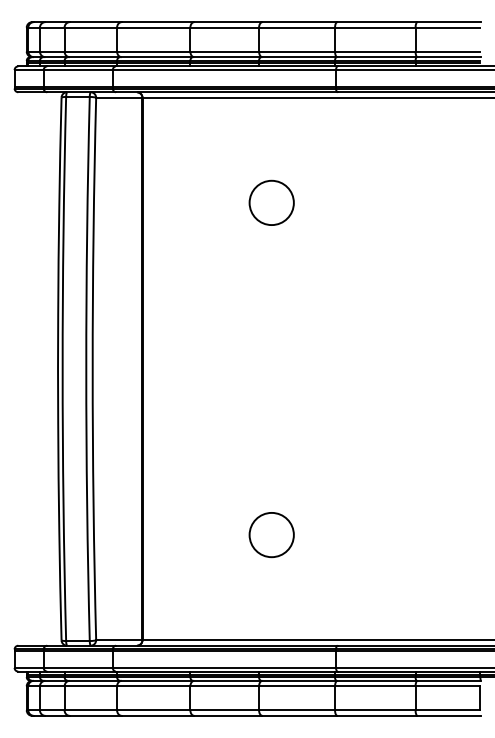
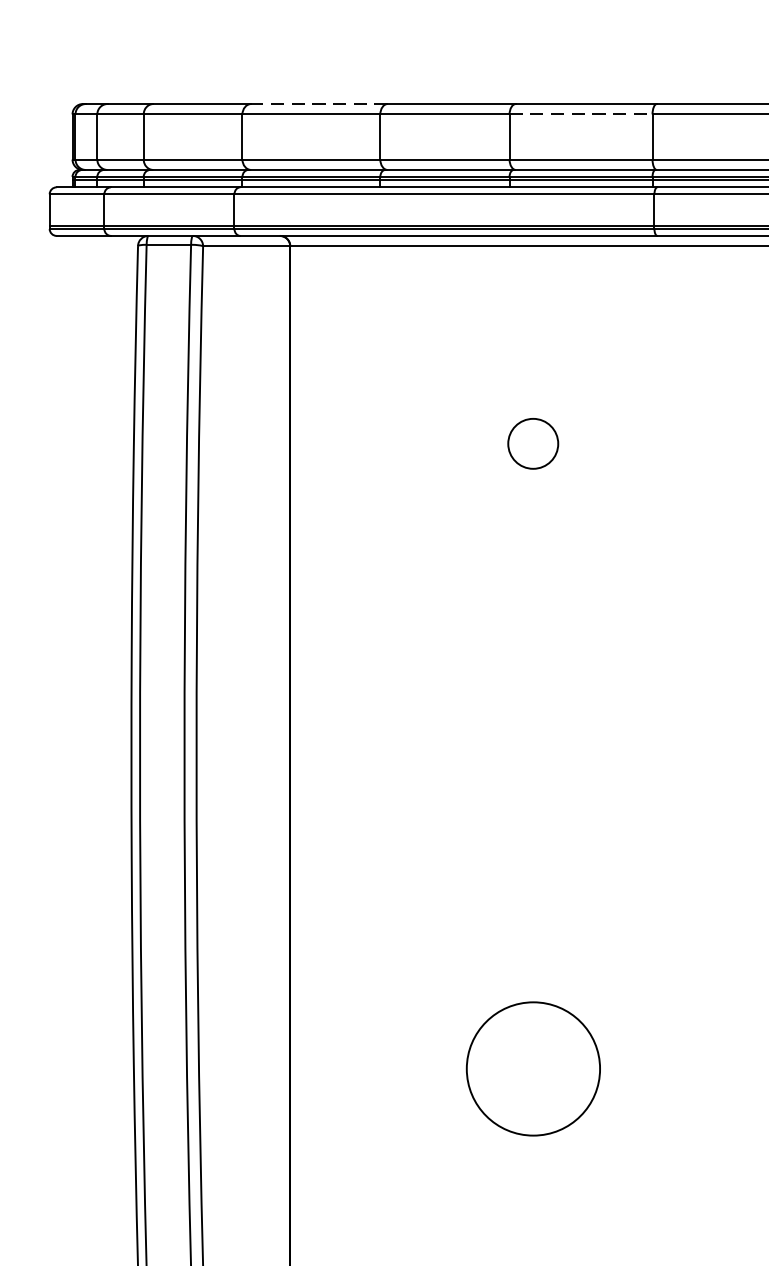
line: (157, 22) -> (318, 104), solid -> dashed
line: (297, 27) -> (581, 114), solid -> dashed
circle: (271, 202) -> (532, 443), size x0.6
circle: (271, 534) -> (532, 1067), size x1.6

